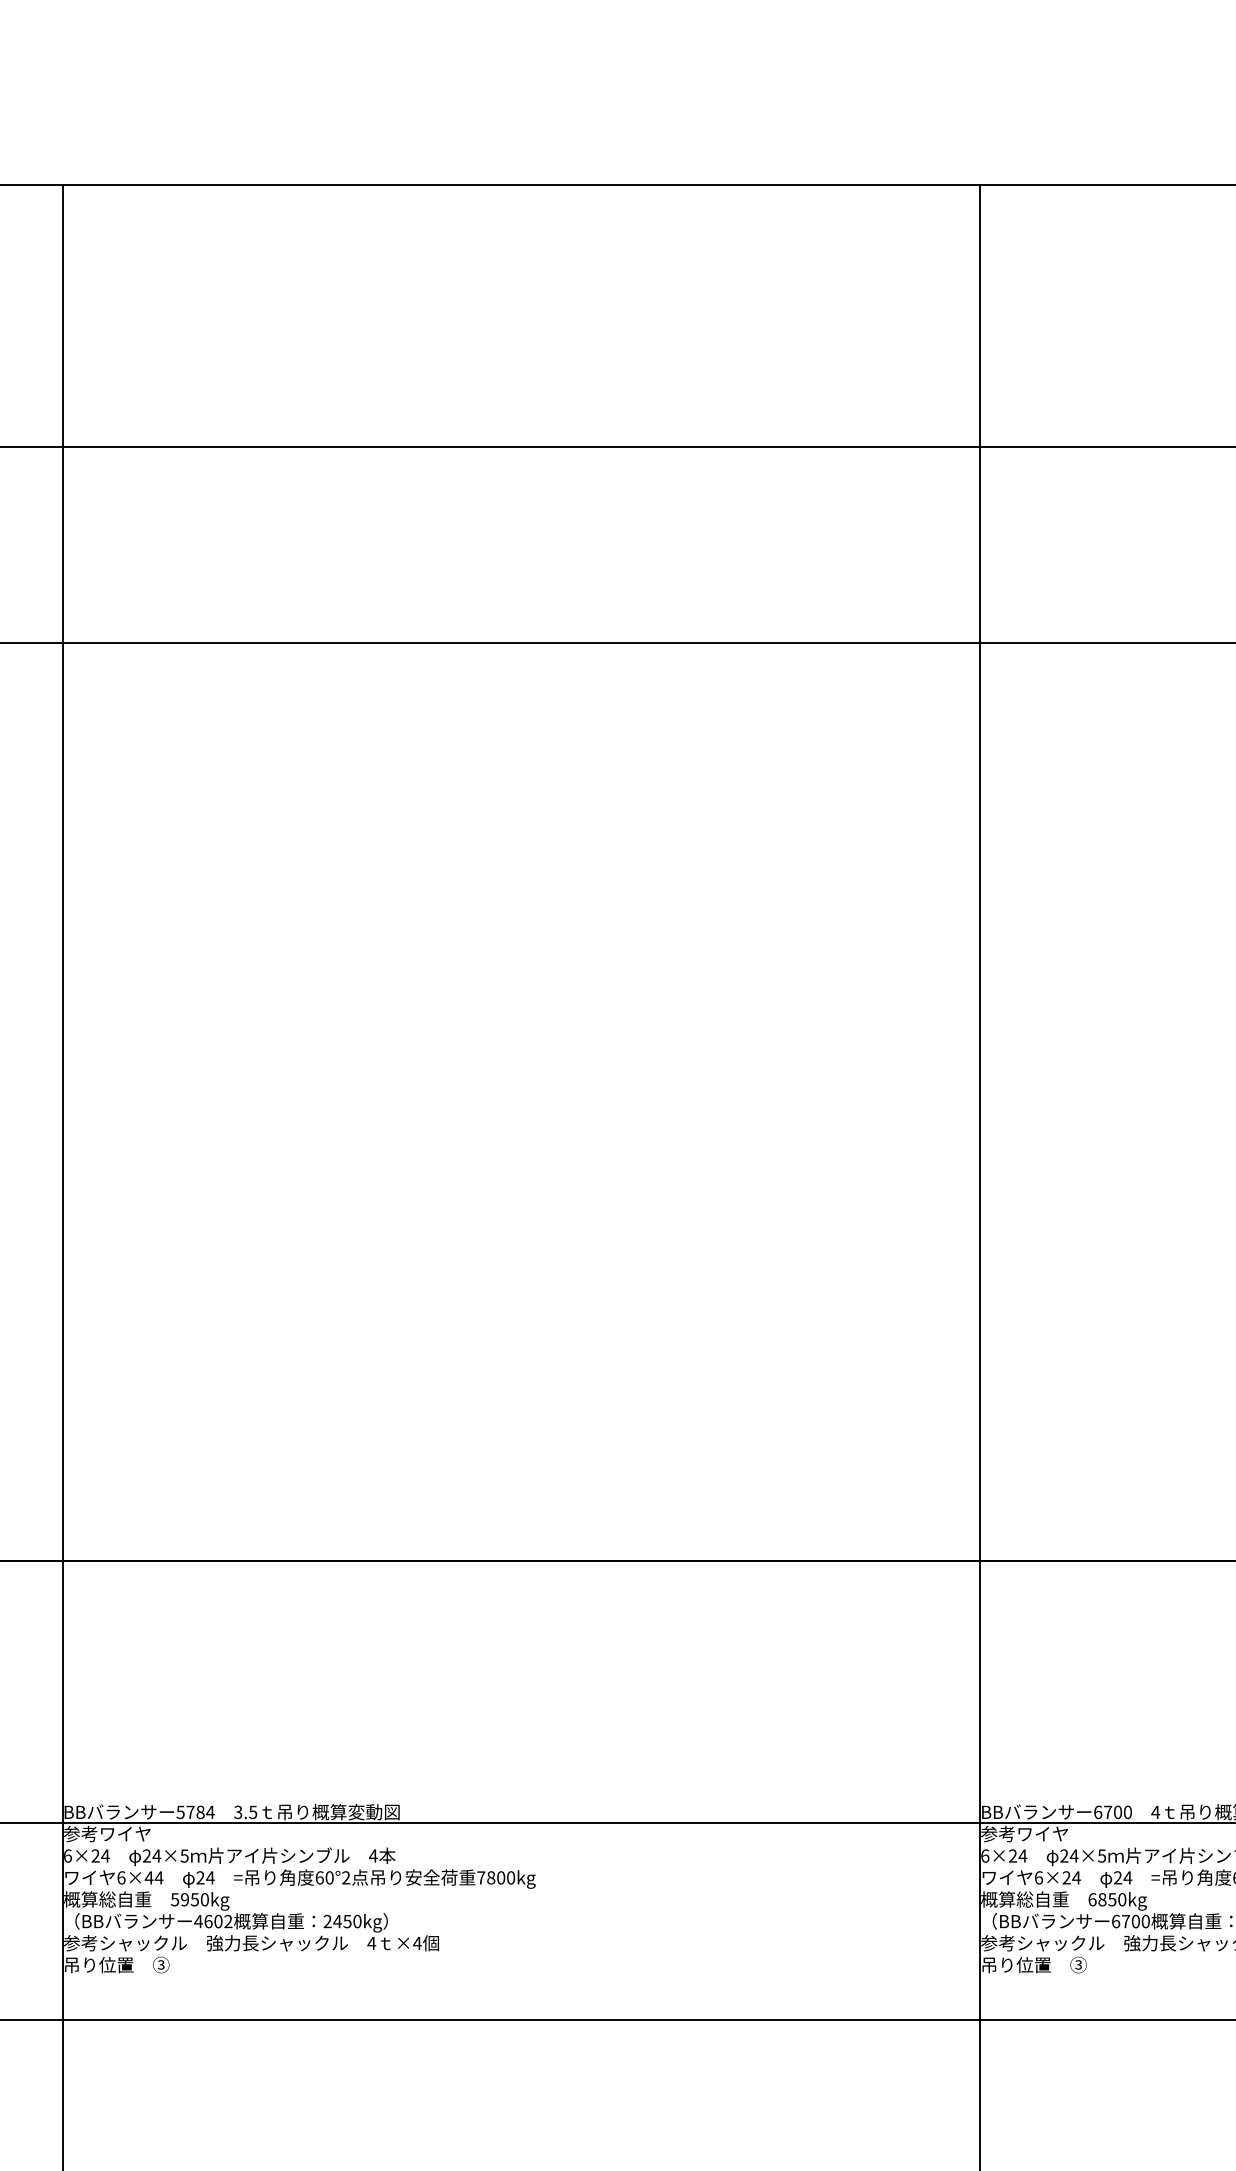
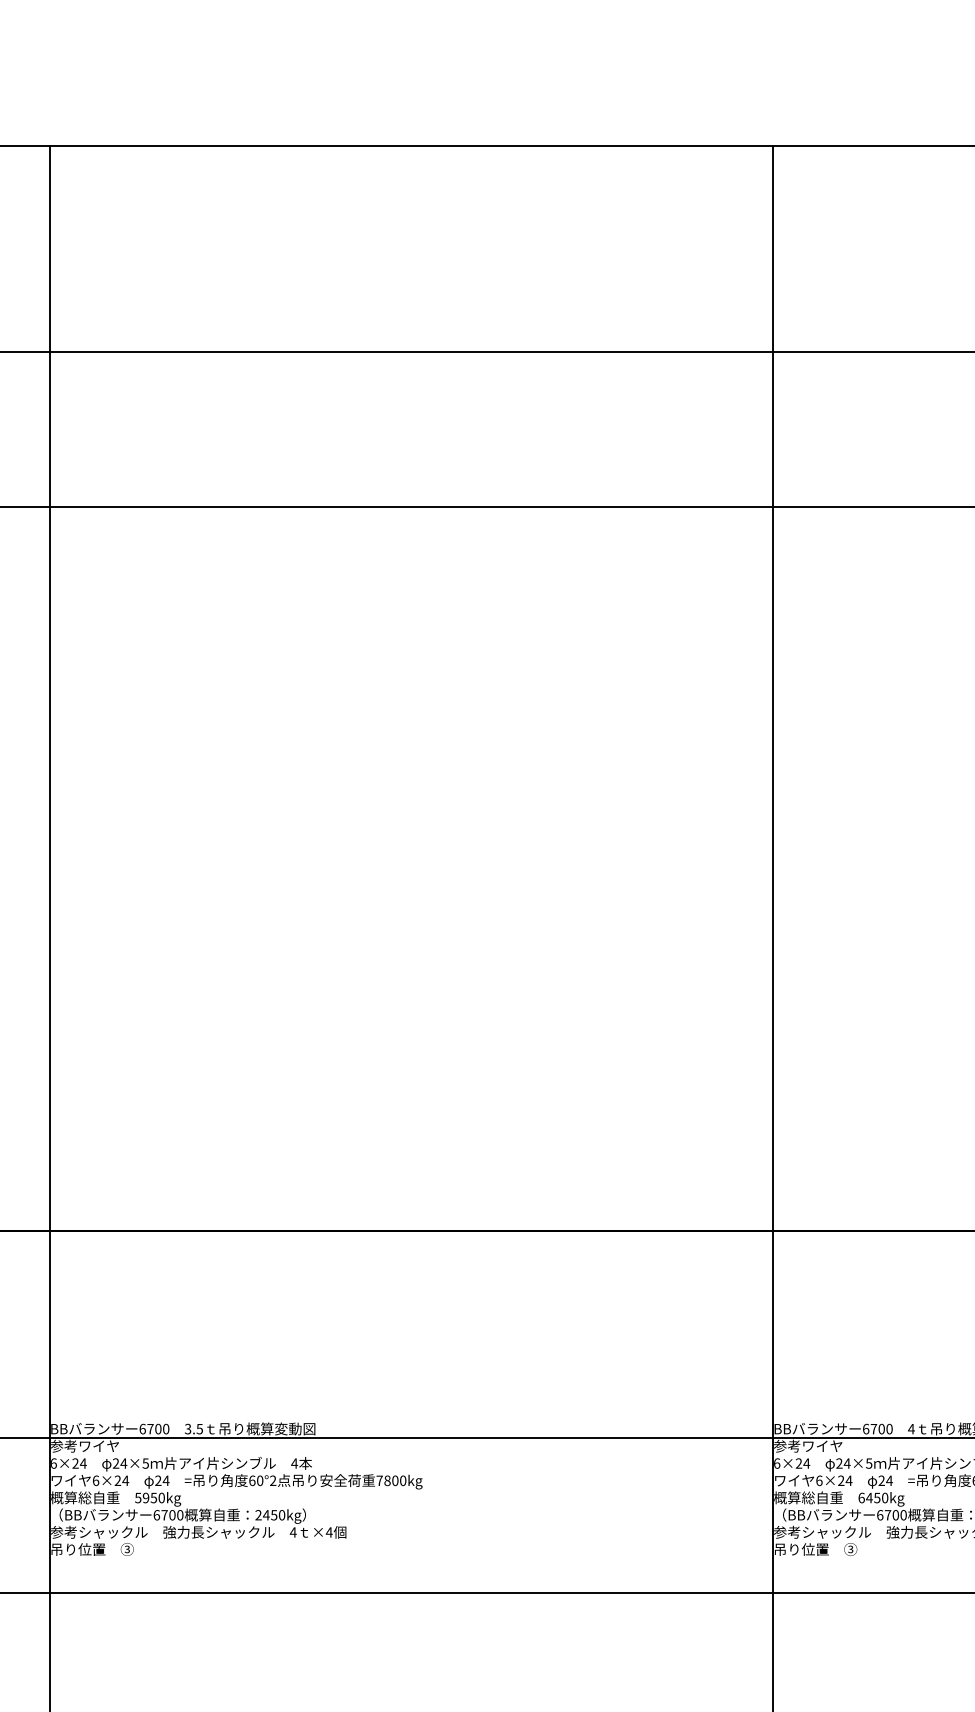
text: (195, 1812) -> (154, 1429), 5784 -> 6700
text: (148, 1877) -> (117, 1480), 6×44 -> 6×24
text: (1102, 1899) -> (869, 1497), 6850kg -> 6450kg
text: (213, 1921) -> (168, 1515), 4602 -> 6700

